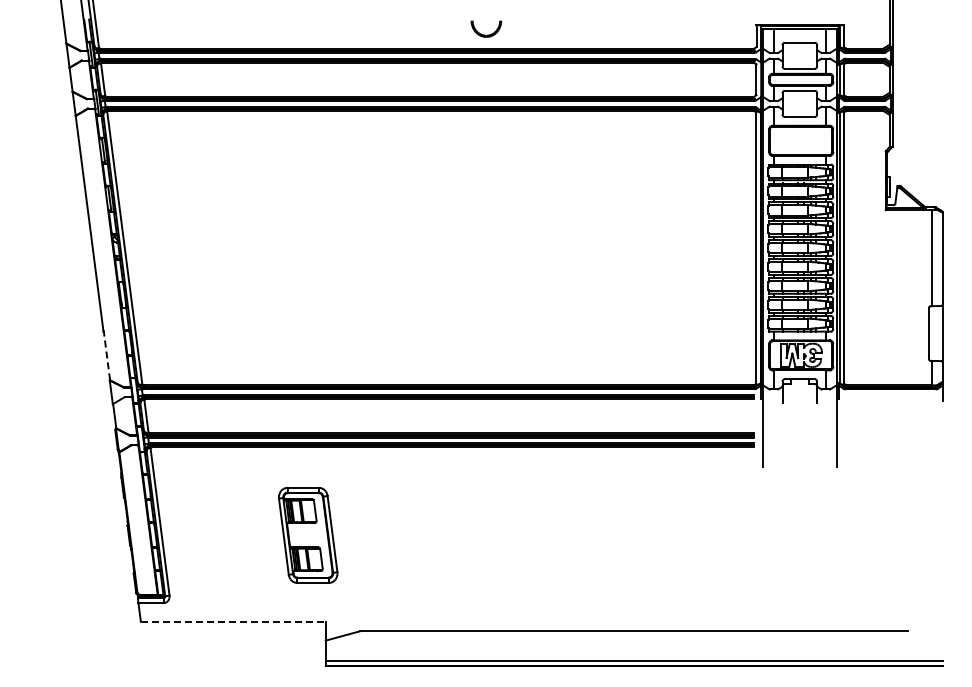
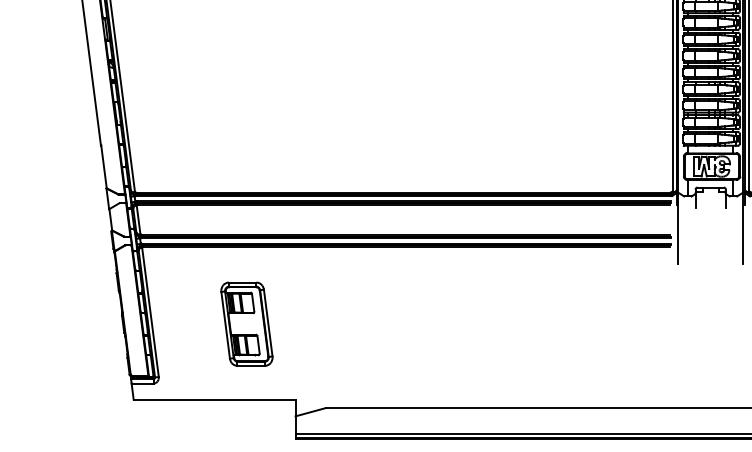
line: (106, 355) -> (103, 166), dashed -> solid
part: (308, 535) -> (247, 324), moved
line: (233, 621) -> (214, 399), dashed -> solid

